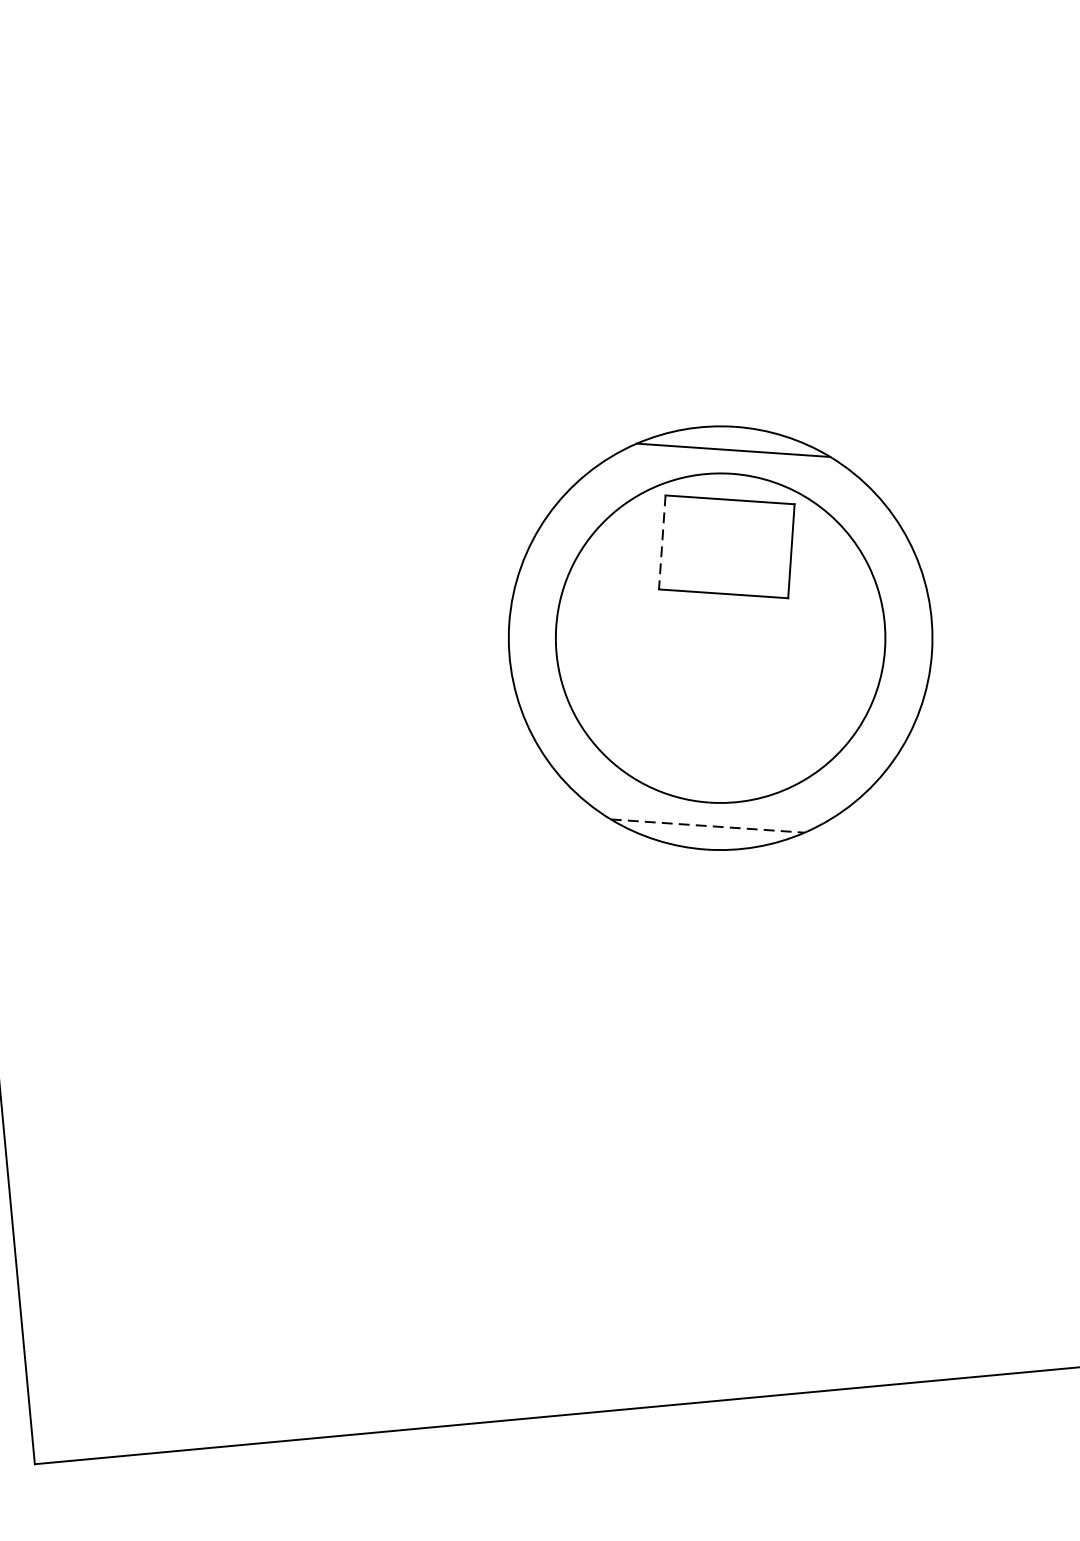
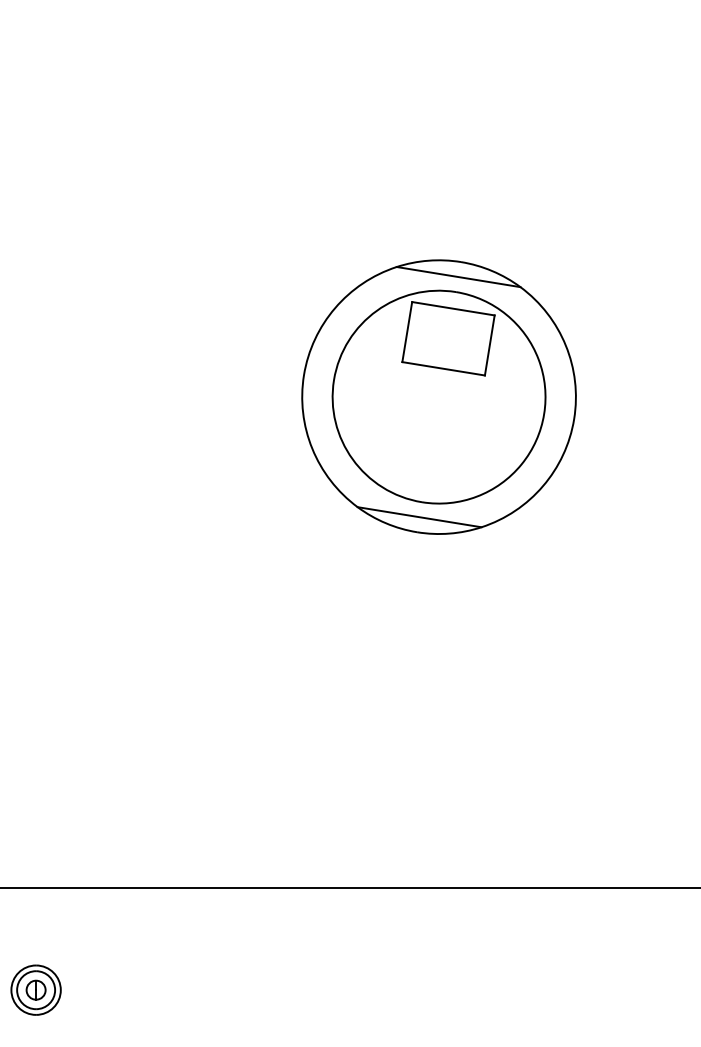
line: (662, 543) -> (407, 332), dashed -> solid
line: (707, 826) -> (419, 517), dashed -> solid

